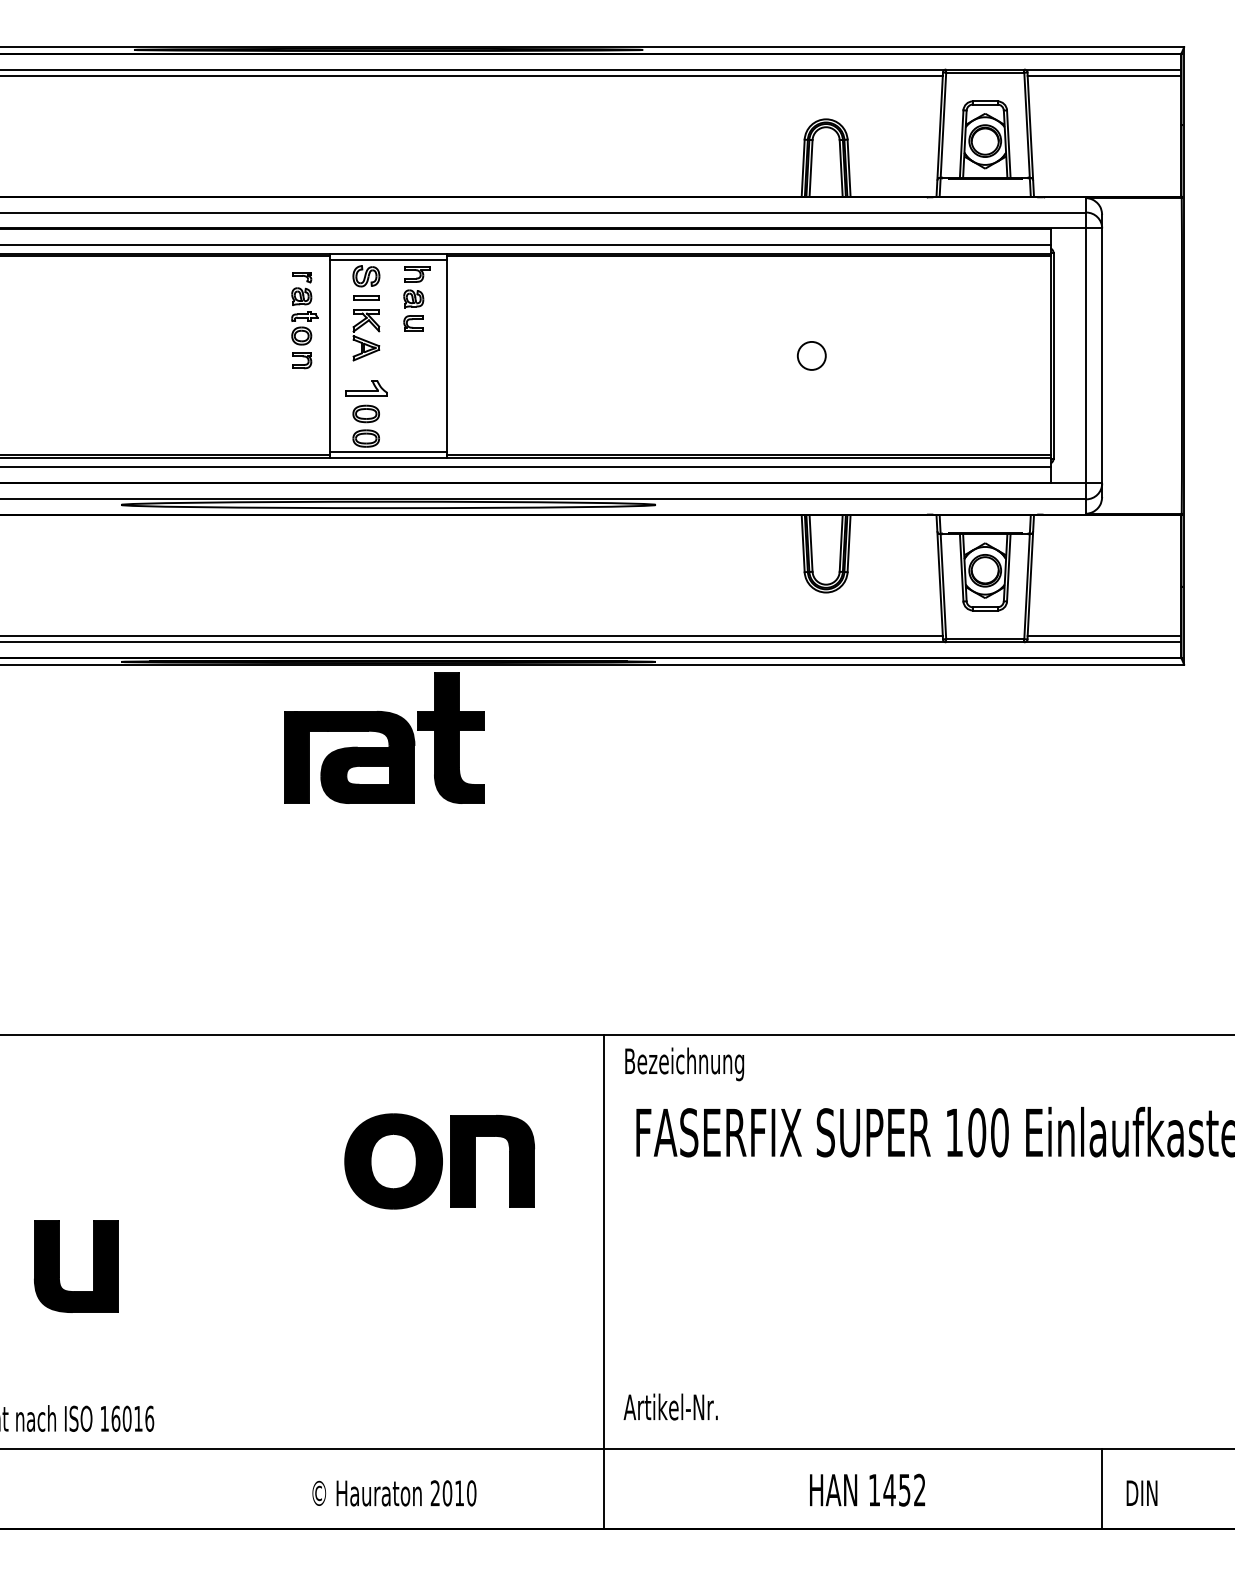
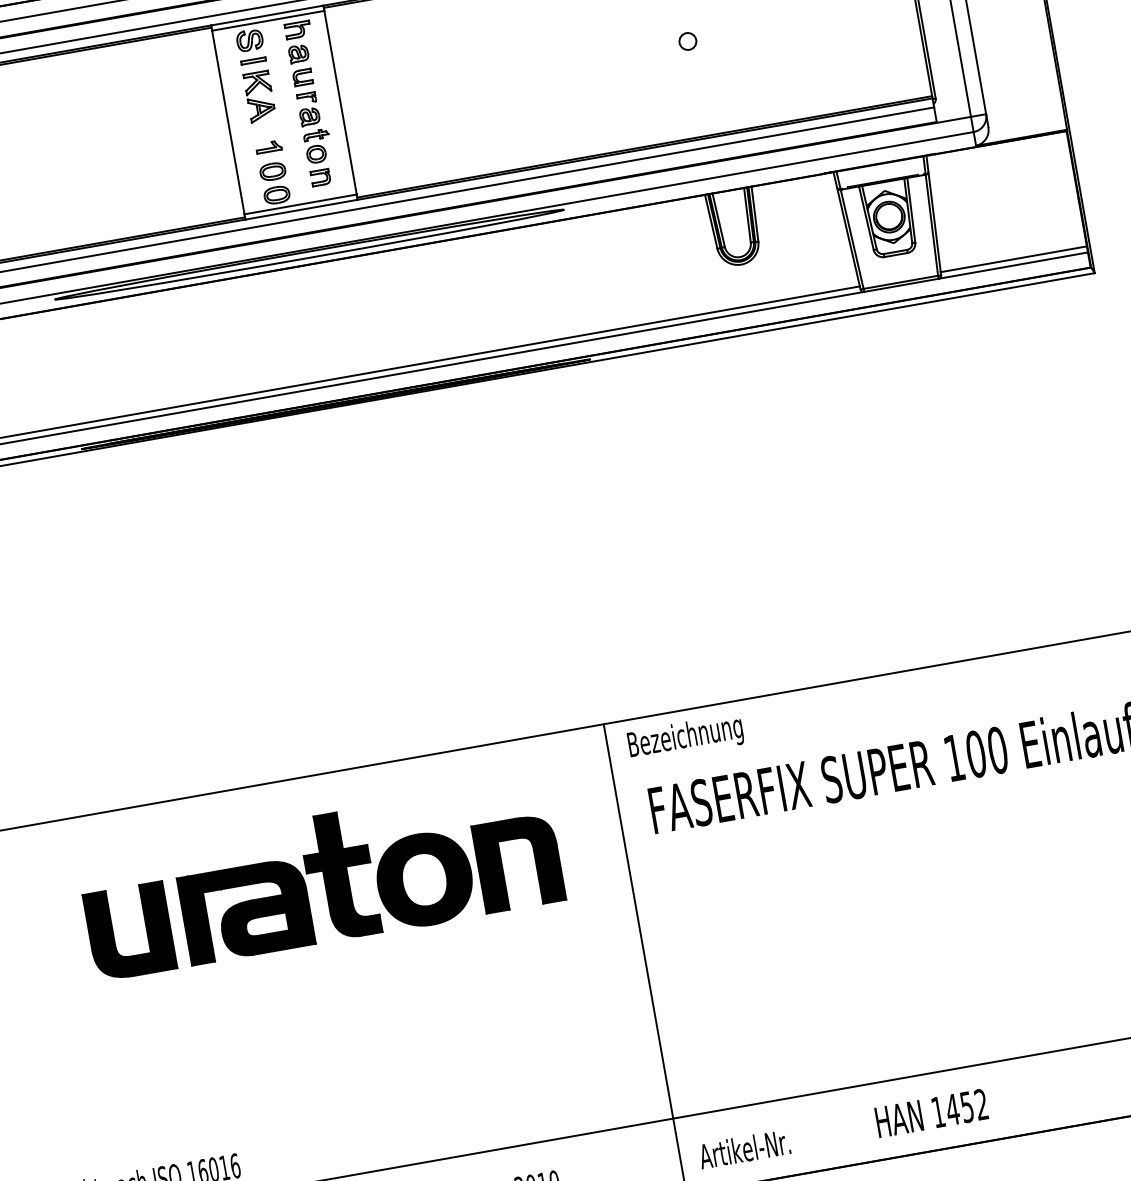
part: (304, 320) -> (316, 138), moved
circle: (811, 355) -> (687, 41), size x0.62
part: (366, 387) -> (268, 146), size x0.62
part: (384, 737) -> (276, 886), moved
part: (59, 1266) -> (113, 934), moved
text: (670, 1406) -> (744, 1148), moved

